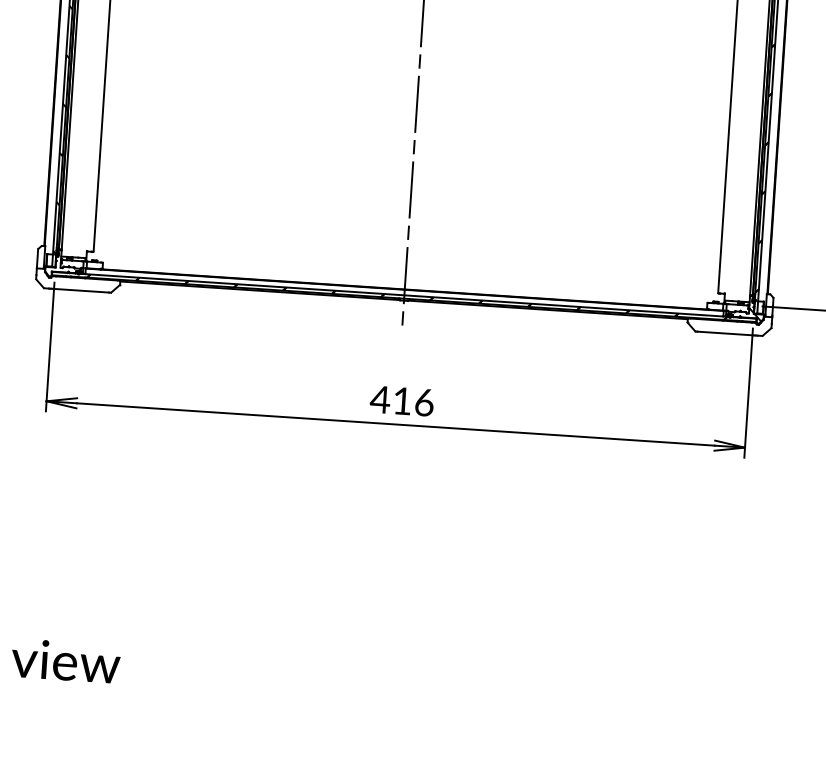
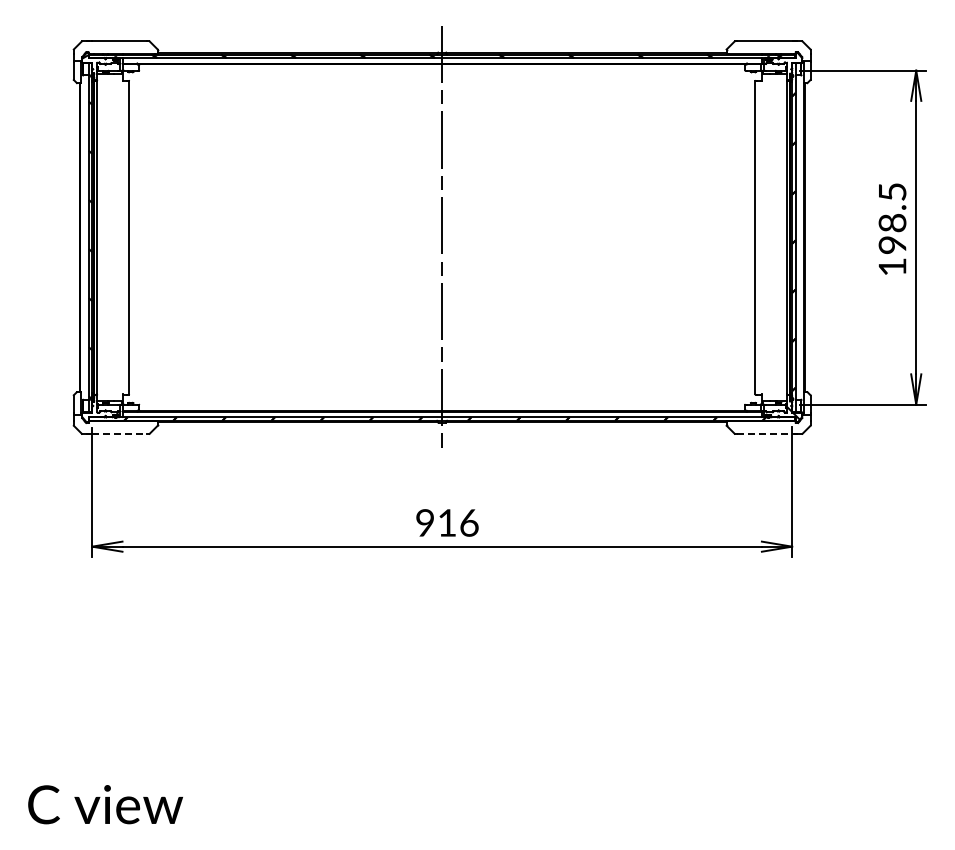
line: (81, 291) -> (119, 434), solid -> dashed
line: (724, 333) -> (764, 434), solid -> dashed
text: (379, 399) -> (424, 522), 416 -> 916

